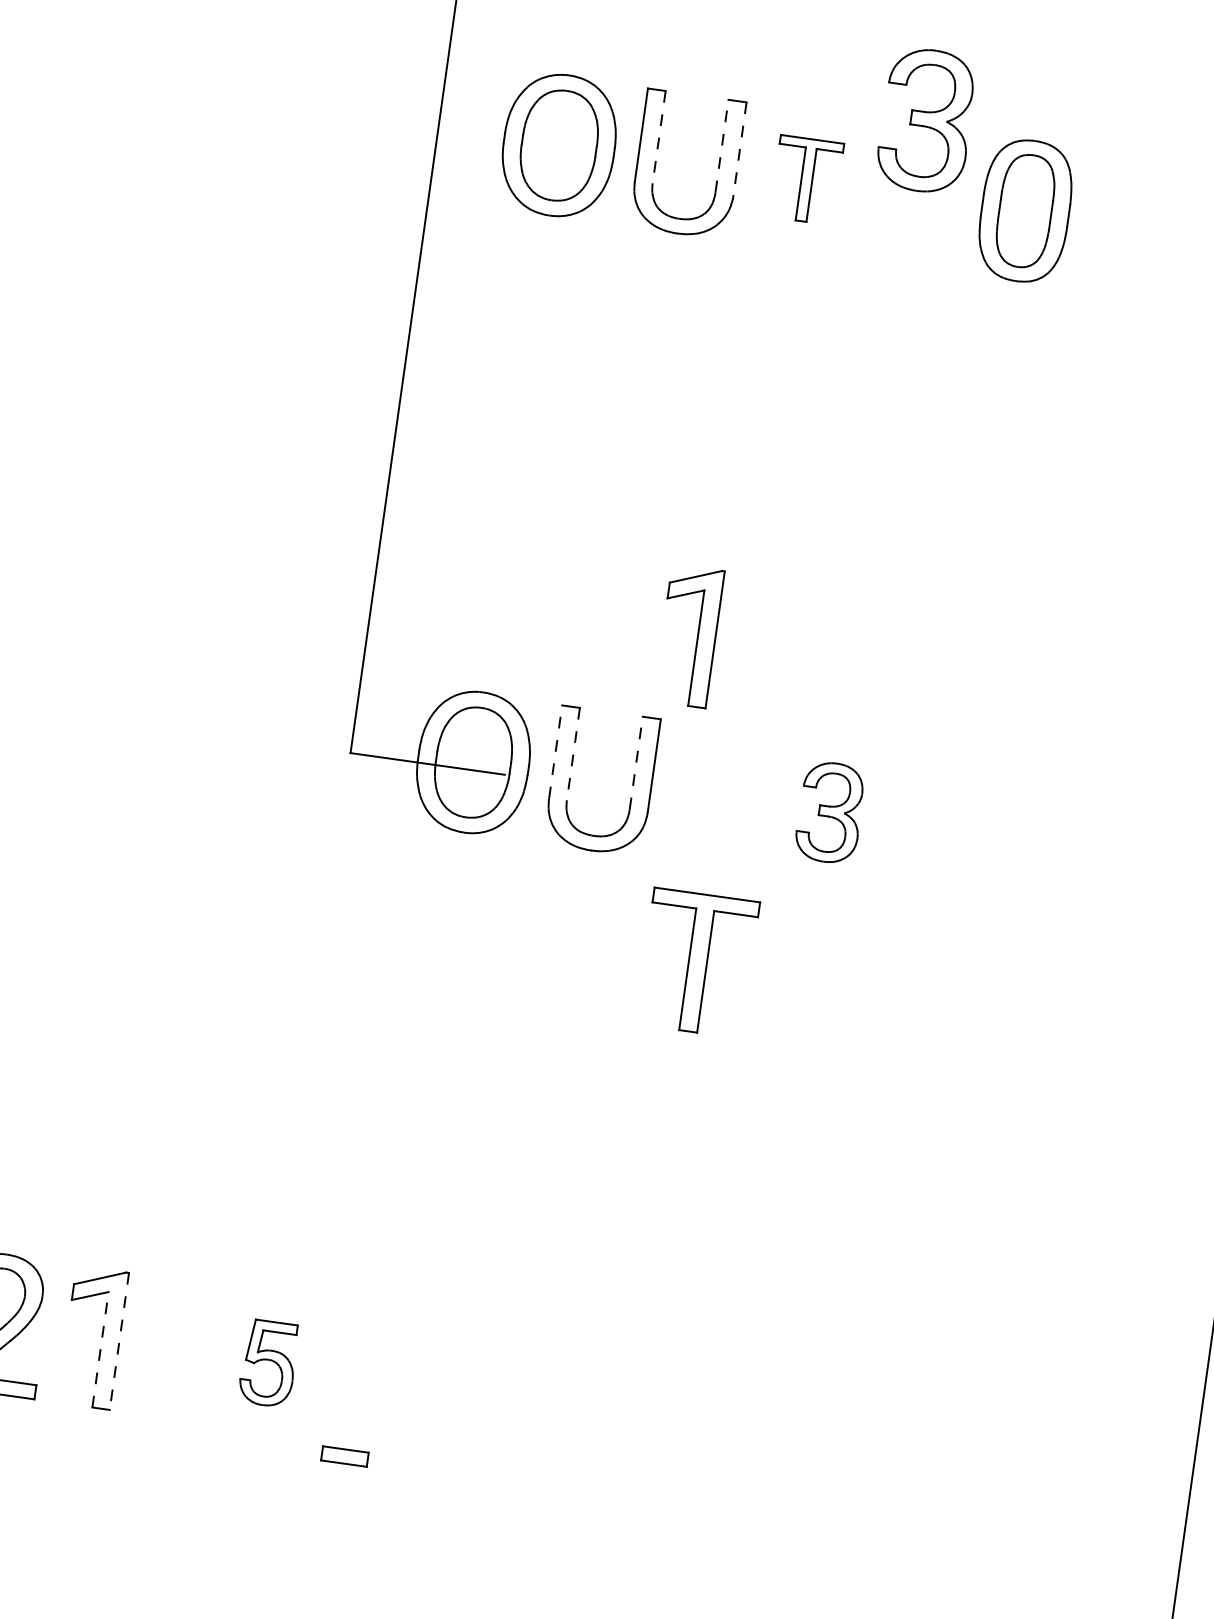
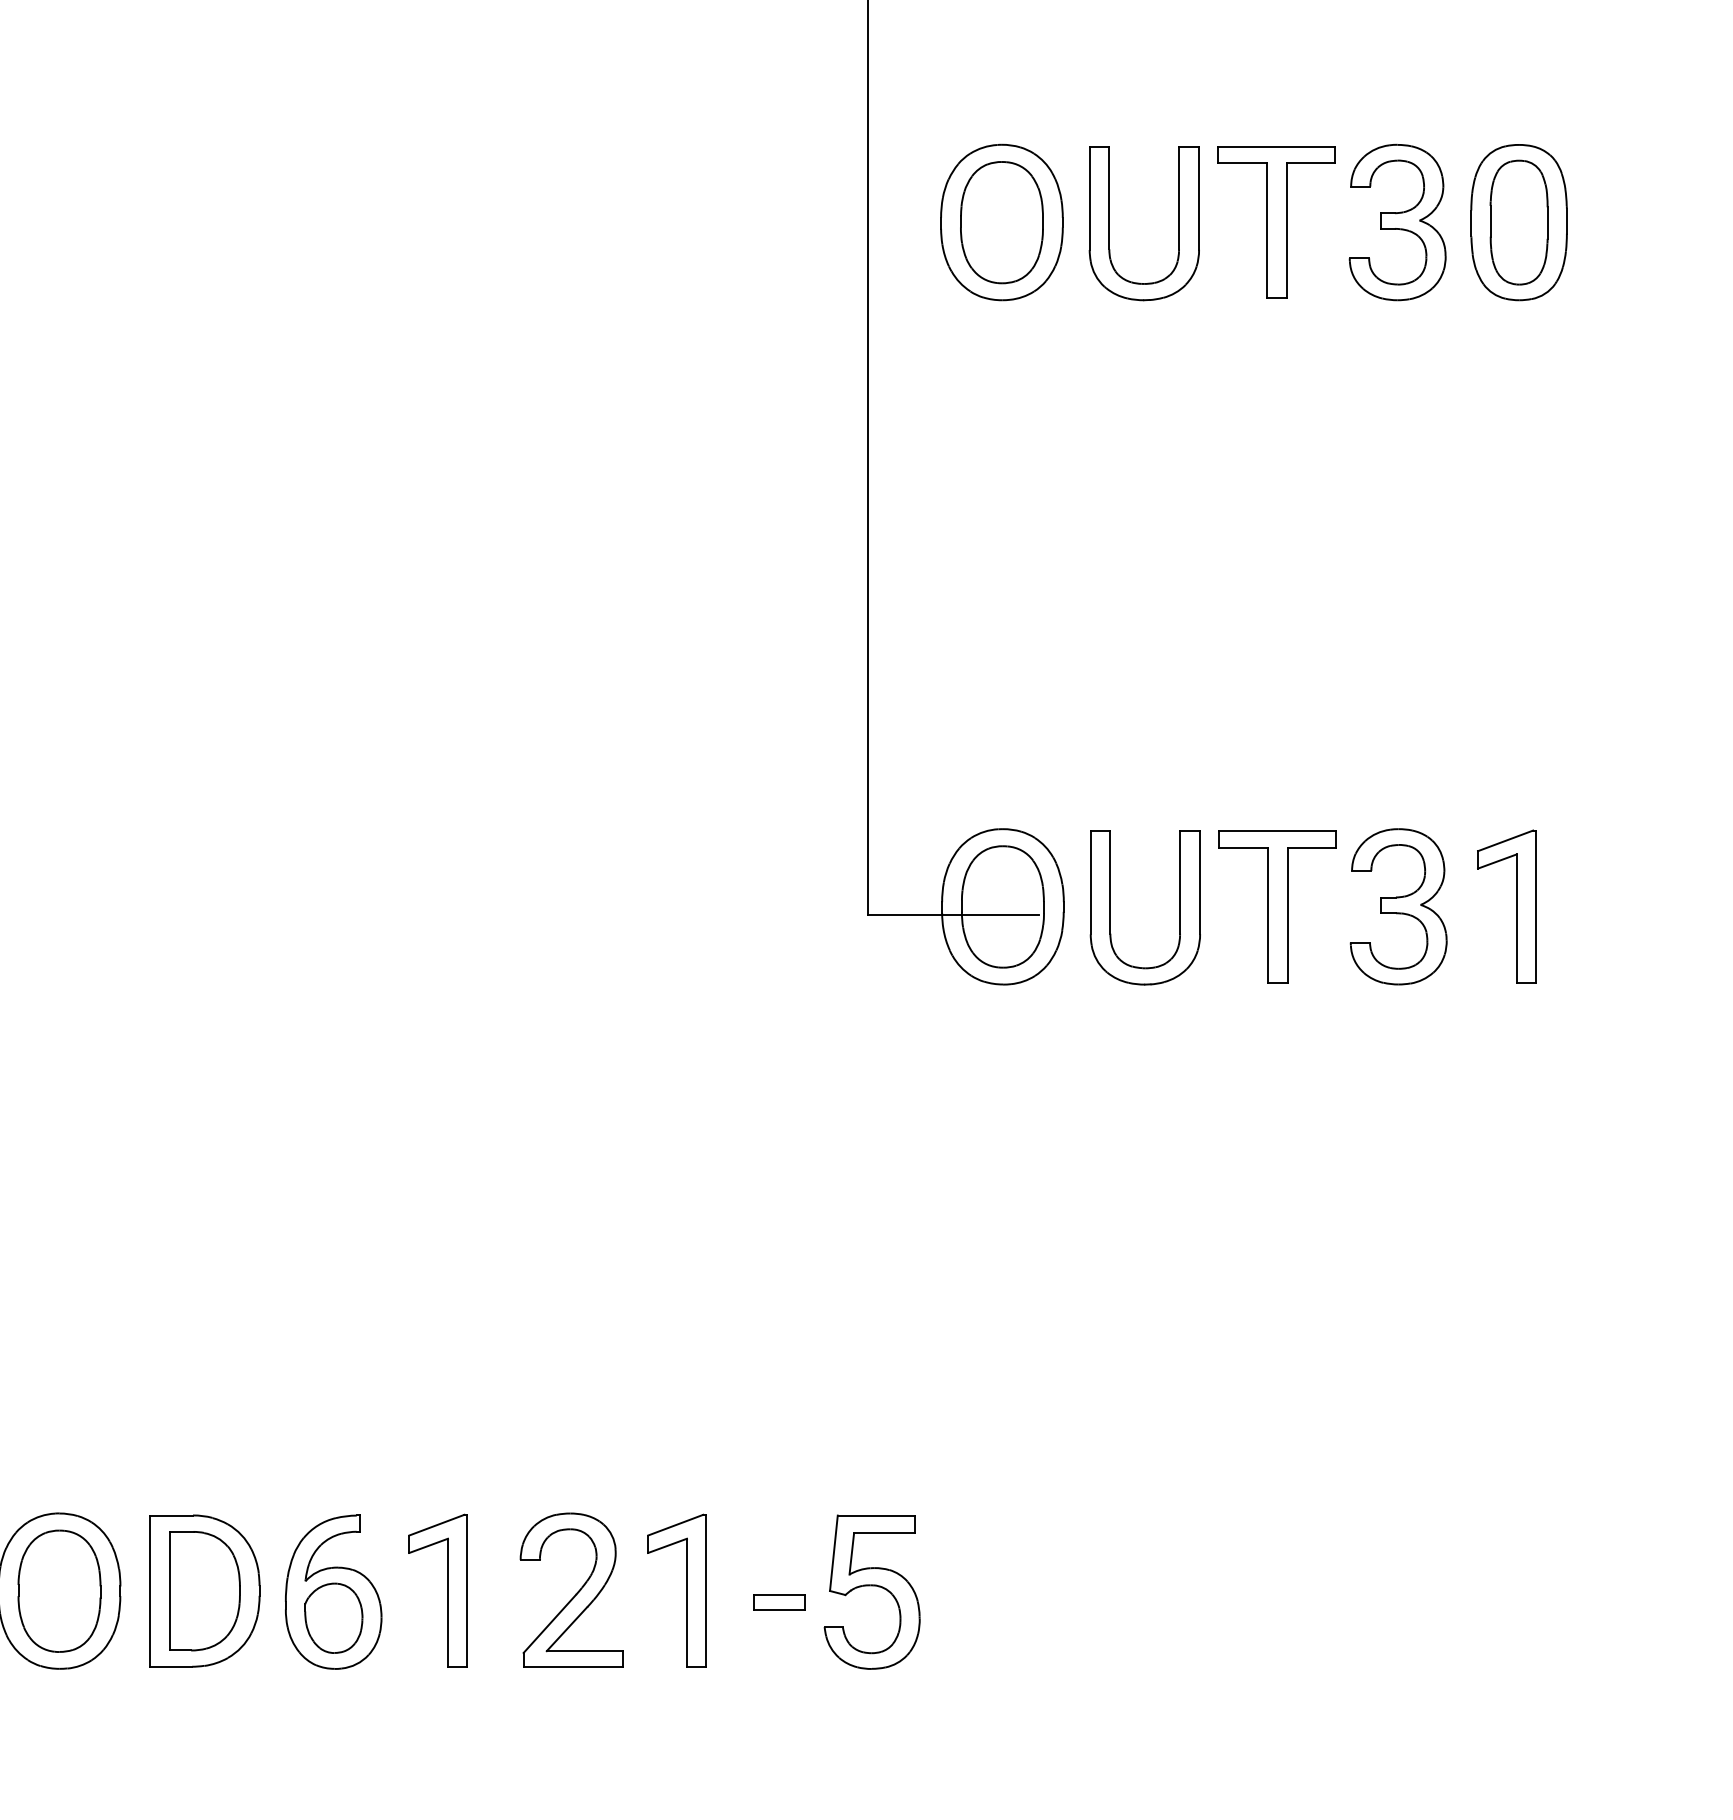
part: (926, 120) -> (1397, 222), moved
line: (659, 137) -> (1109, 198), dashed -> solid
line: (722, 145) -> (1179, 197), dashed -> solid
line: (740, 148) -> (1199, 198), dashed -> solid
part: (806, 180) -> (1276, 222), size x1.67
part: (697, 637) -> (1516, 906), moved
line: (555, 751) -> (1090, 882), dashed -> solid
line: (573, 754) -> (1110, 882), dashed -> solid
line: (636, 763) -> (1180, 882), dashed -> solid
part: (830, 812) -> (1398, 906), size x1.43
part: (697, 962) -> (1277, 906), moved
line: (119, 1341) -> (706, 1590), dashed -> solid
line: (100, 1349) -> (686, 1602), dashed -> solid
part: (268, 1363) -> (871, 1591), size x1.67
part: (345, 1456) -> (779, 1602), moved

